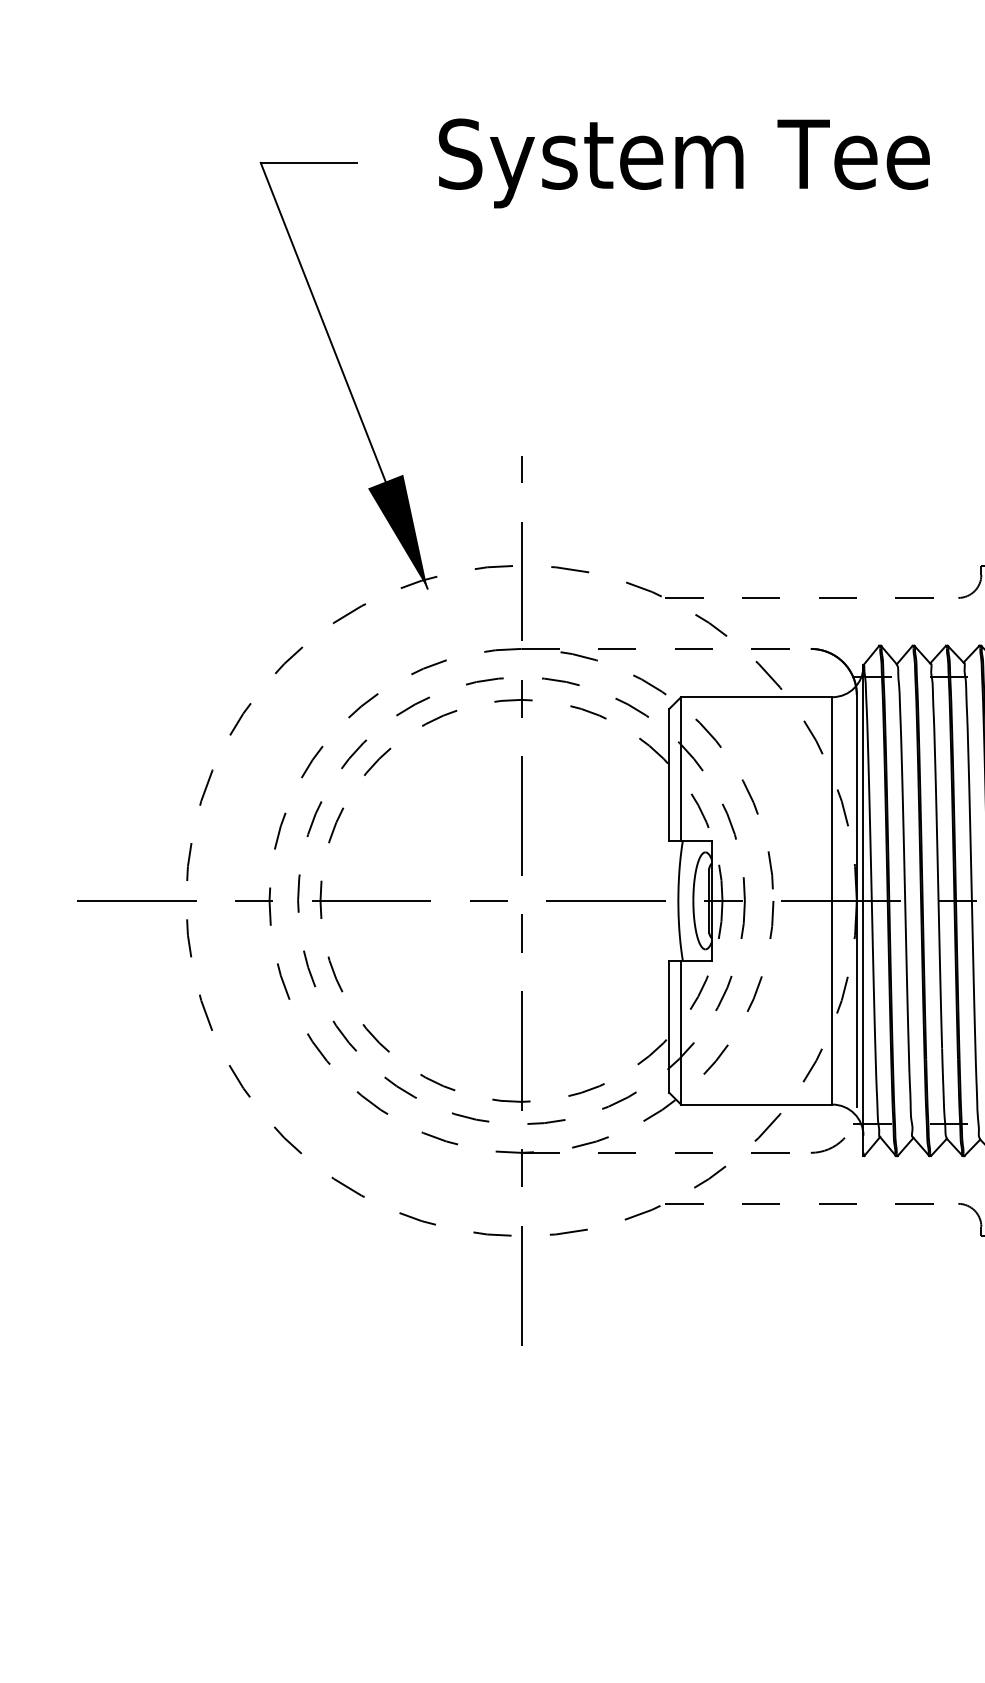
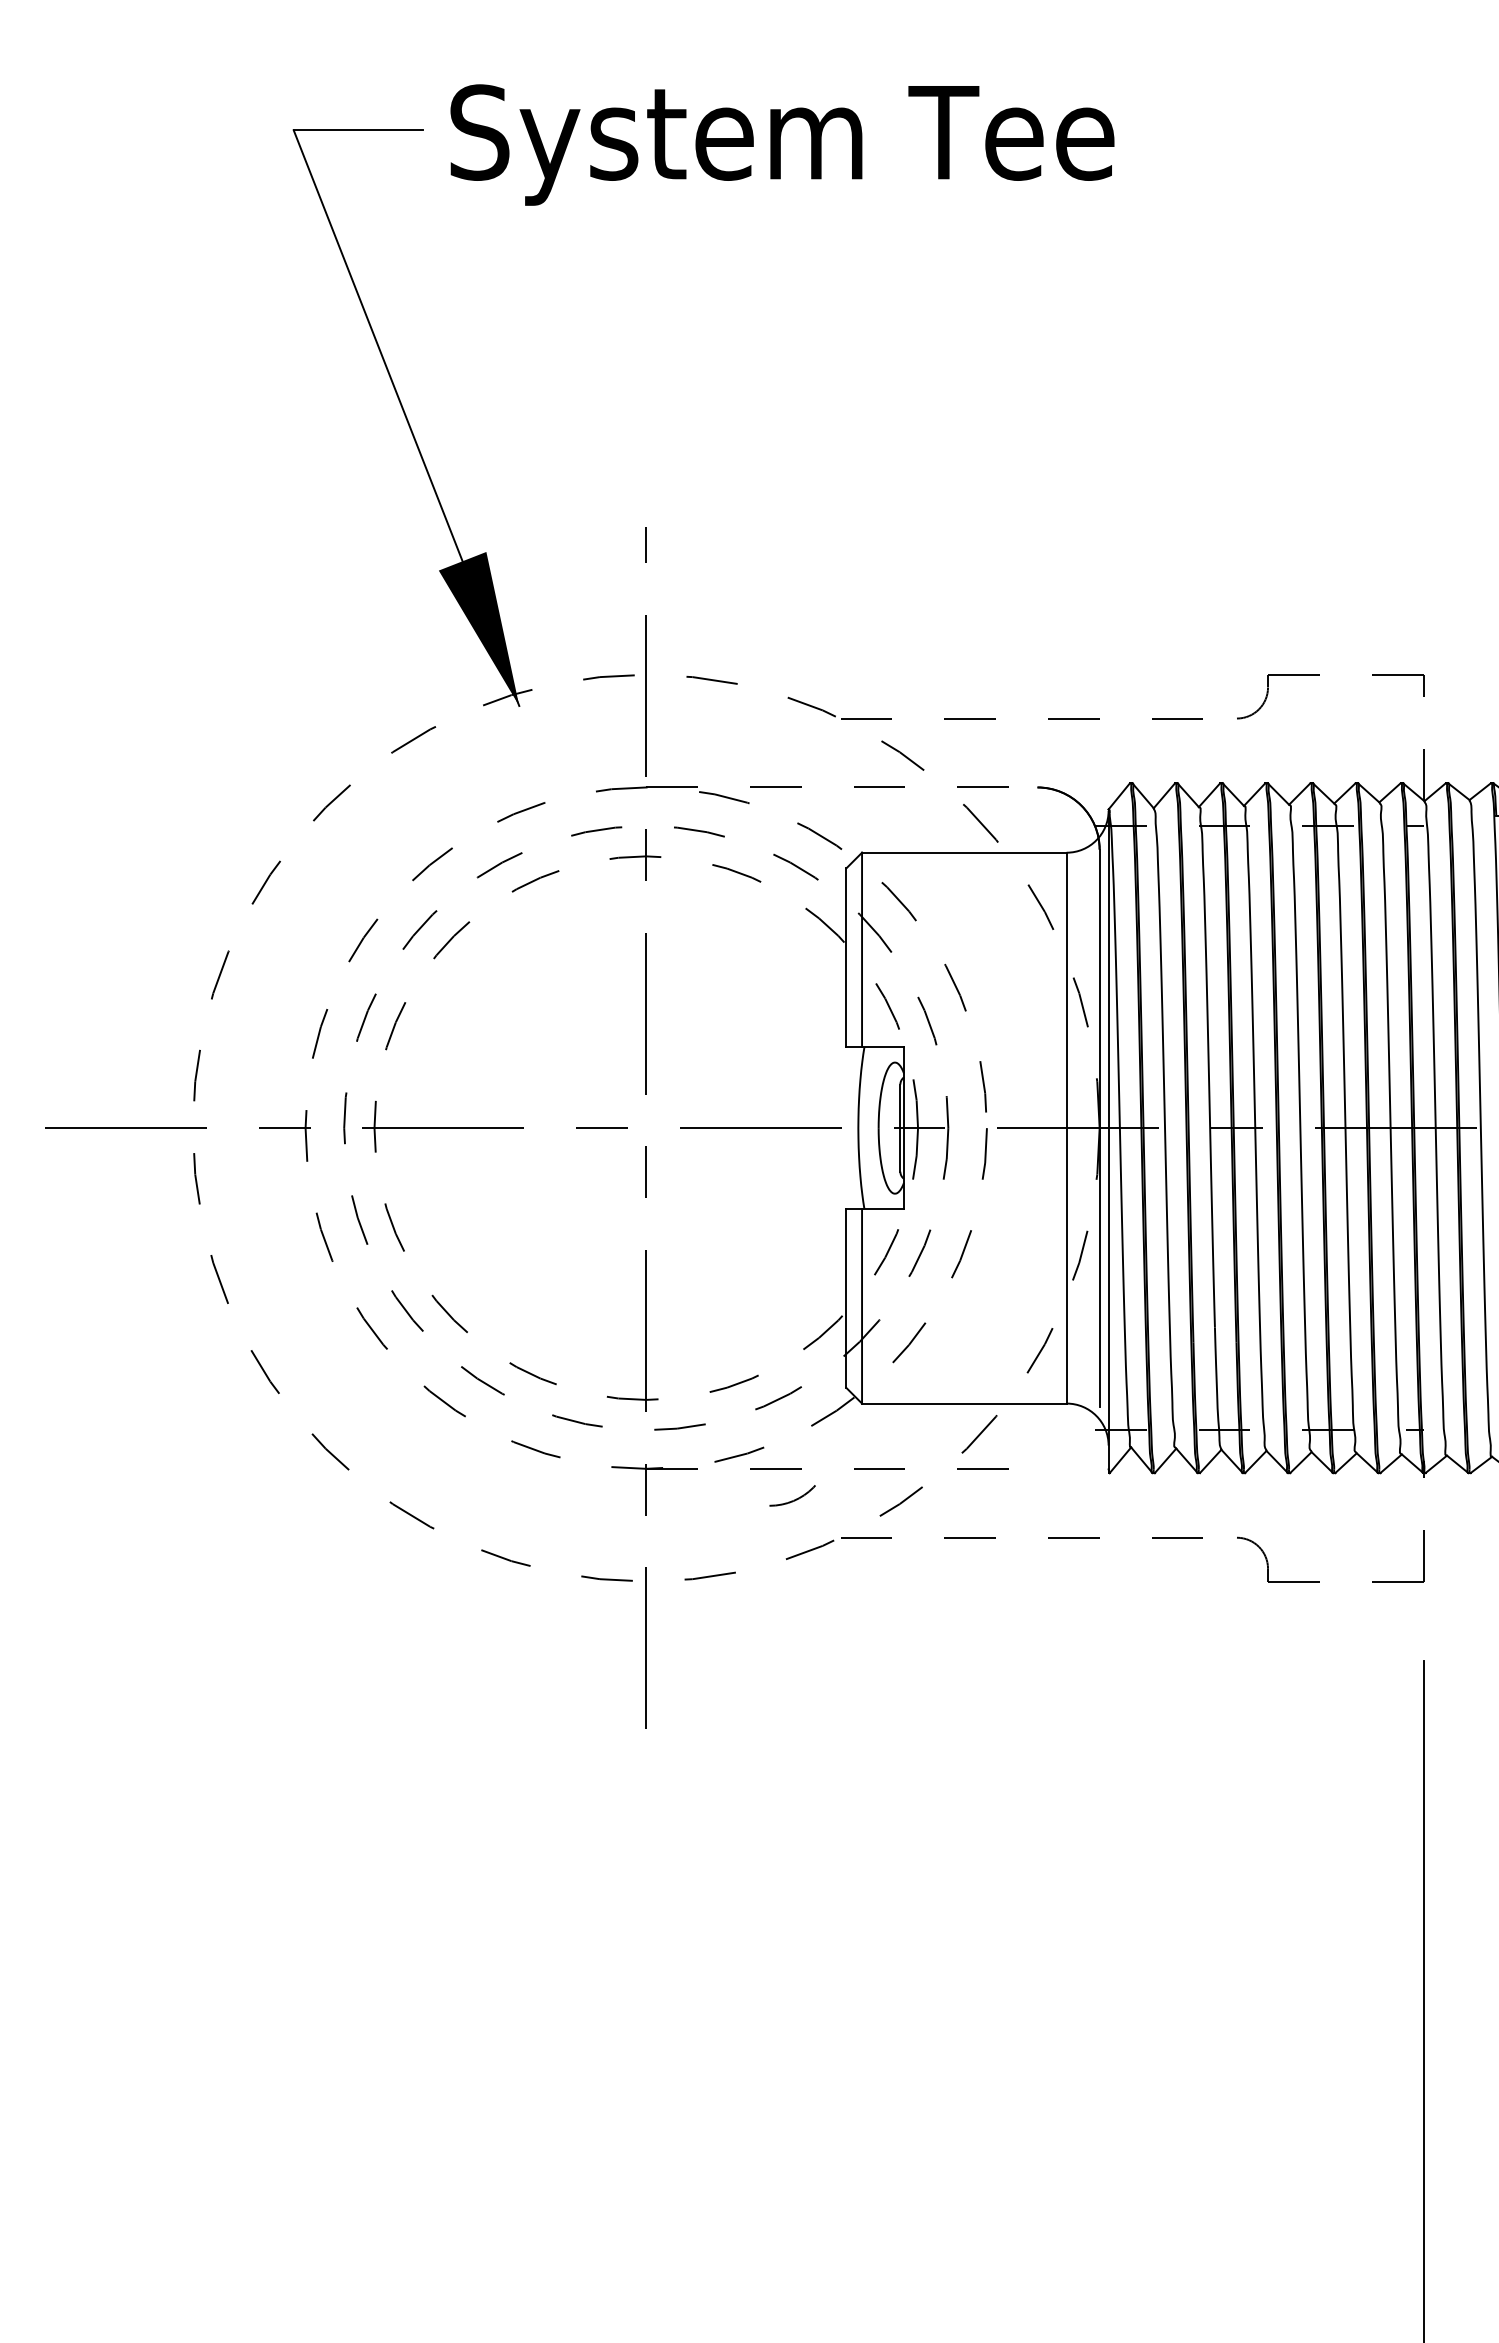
text: (684, 163) -> (782, 144), moved
arc: (829, 1148) -> (794, 1499), moved

